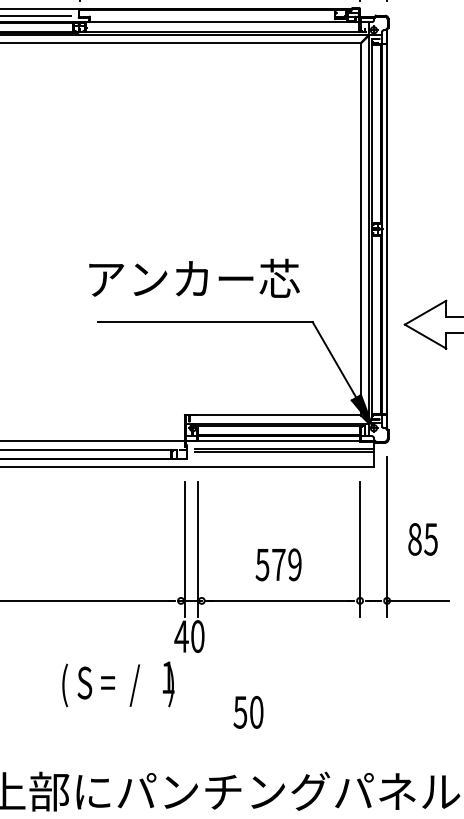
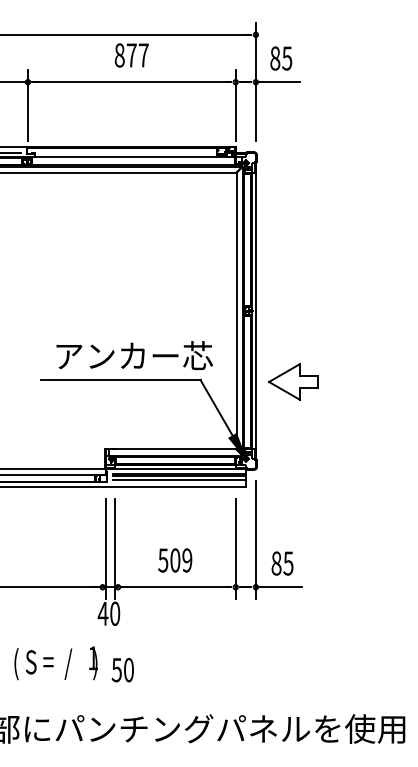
text: (194, 278) -> (134, 355), moved
line: (284, 457) -> (179, 480), added
text: (422, 539) -> (282, 563), moved
text: (278, 564) -> (175, 560), 579 -> 509
text: (117, 684) -> (55, 663), moved
text: (248, 712) -> (122, 670), moved

